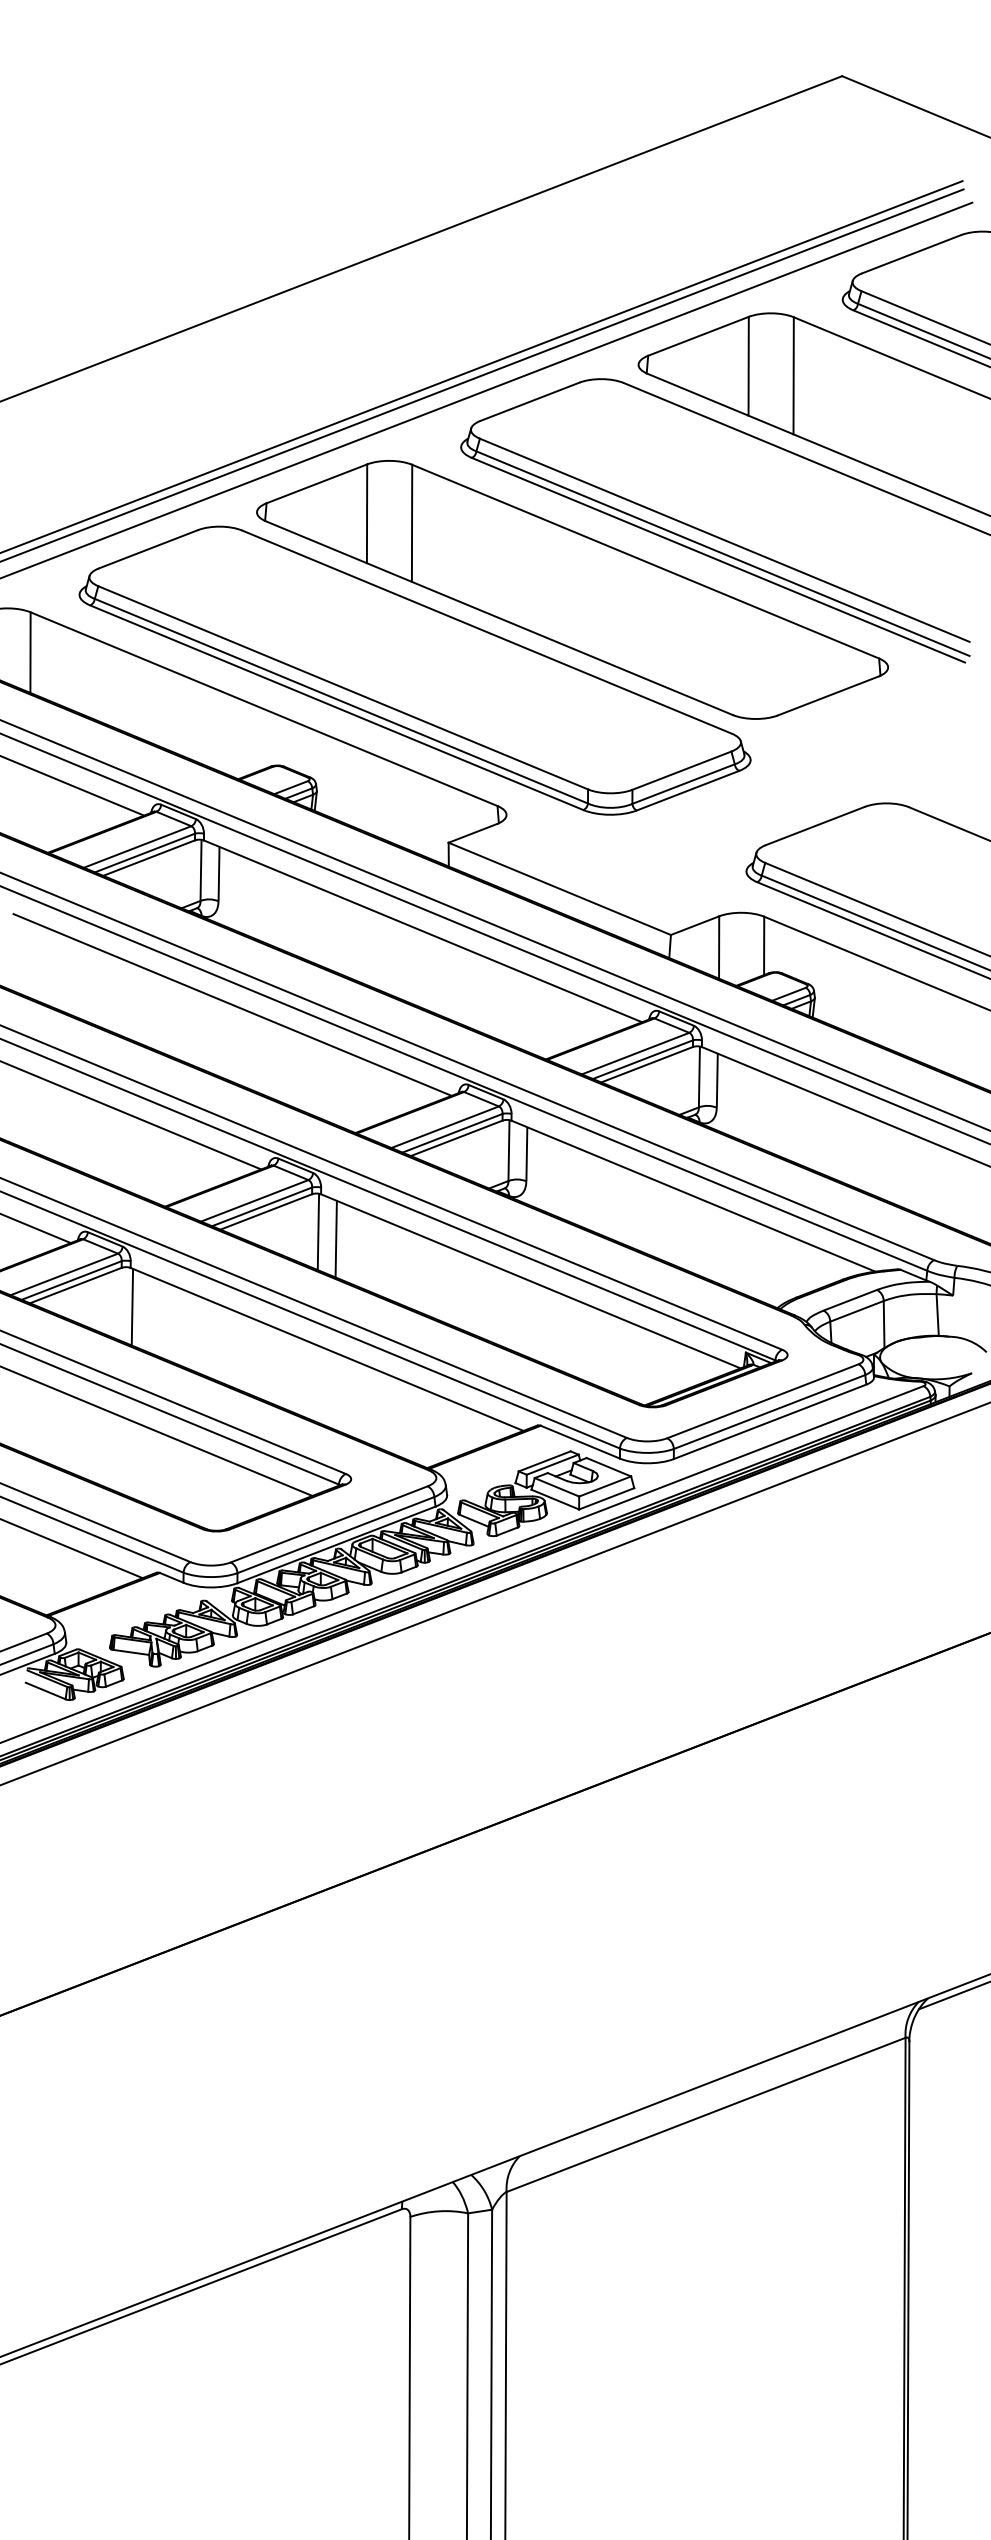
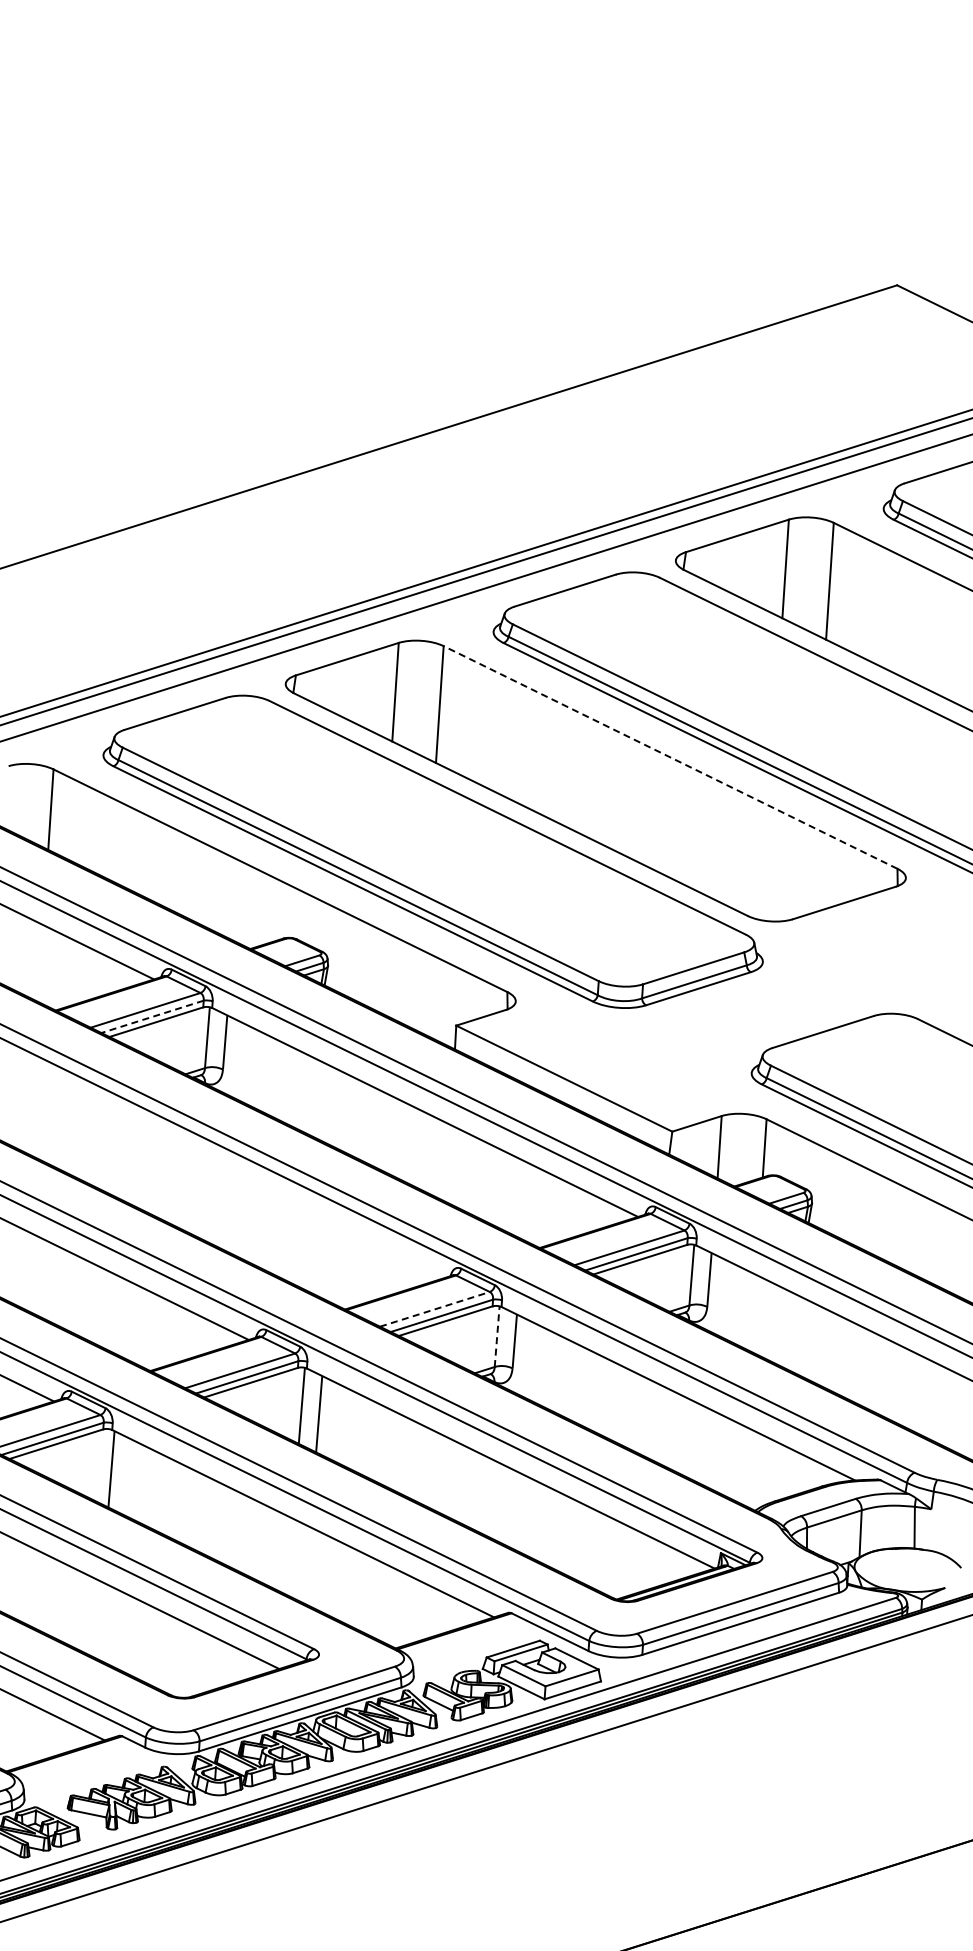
line: (645, 561) -> (670, 757), solid -> dashed
line: (145, 853) -> (153, 1017), solid -> dashed
line: (232, 1004) -> (230, 1173), removed
line: (445, 1127) -> (435, 1309), solid -> dashed
line: (508, 1151) -> (496, 1337), solid -> dashed

